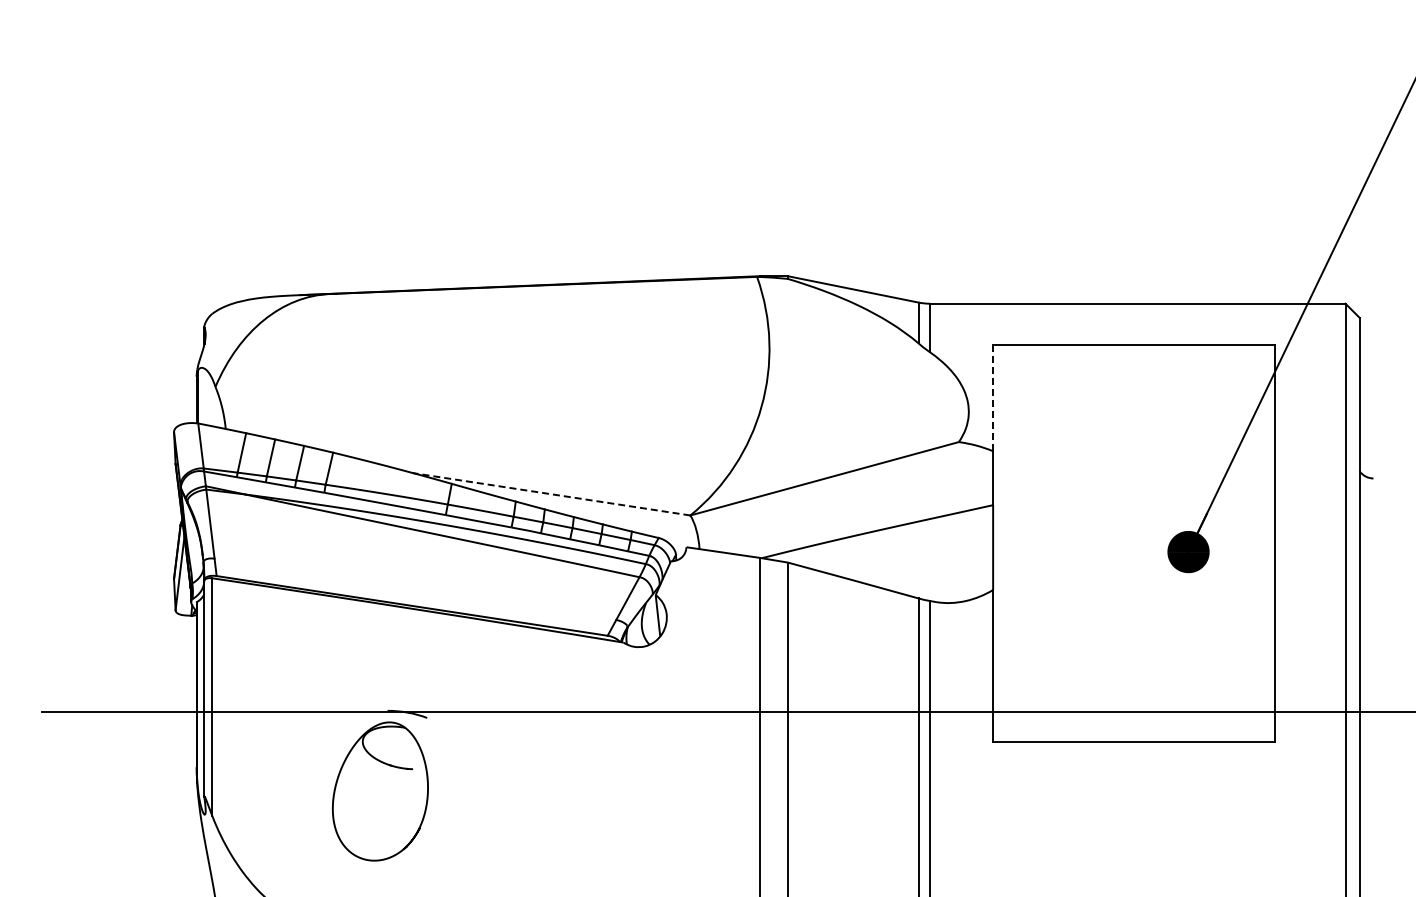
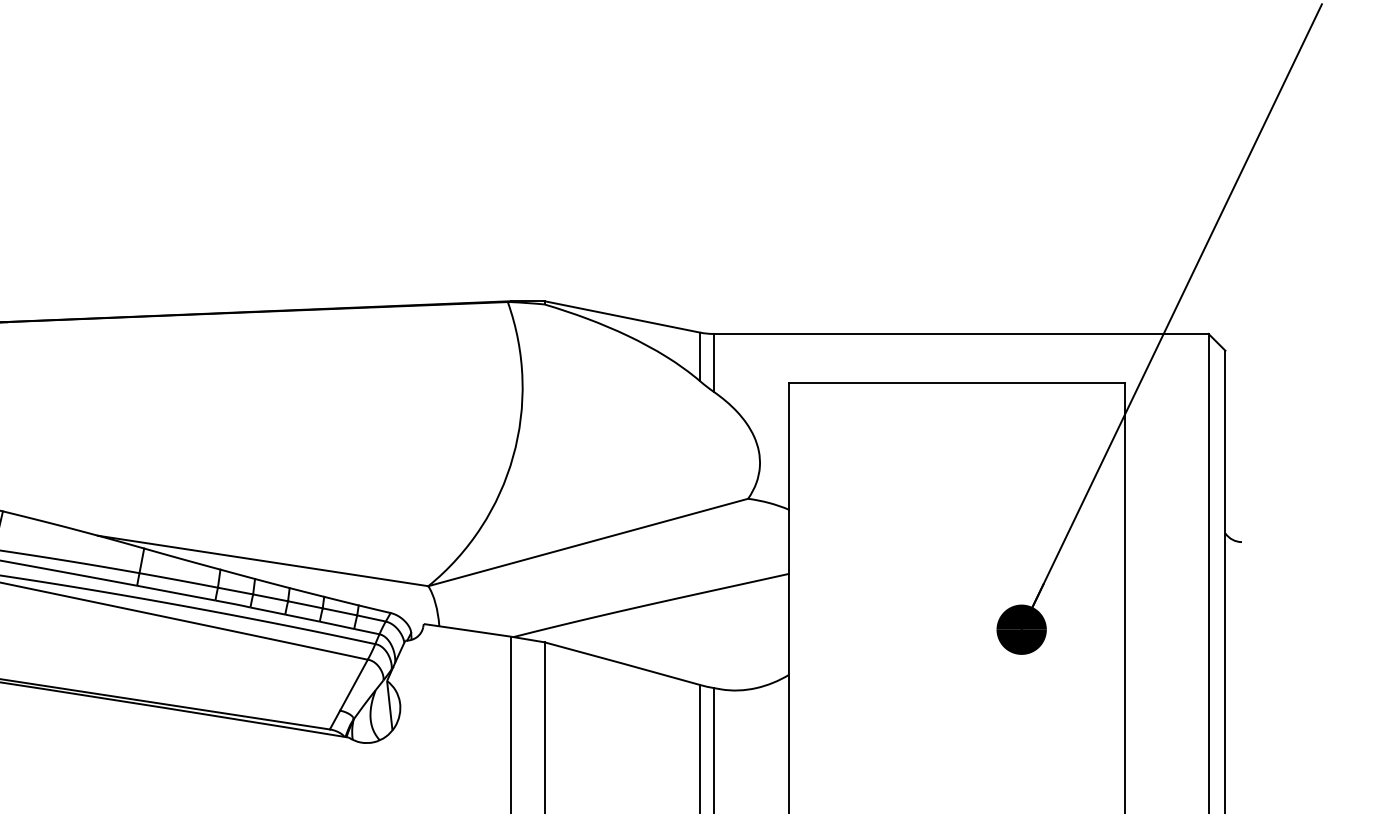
line: (993, 398) -> (789, 446), dashed -> solid
line: (551, 494) -> (262, 561), dashed -> solid

